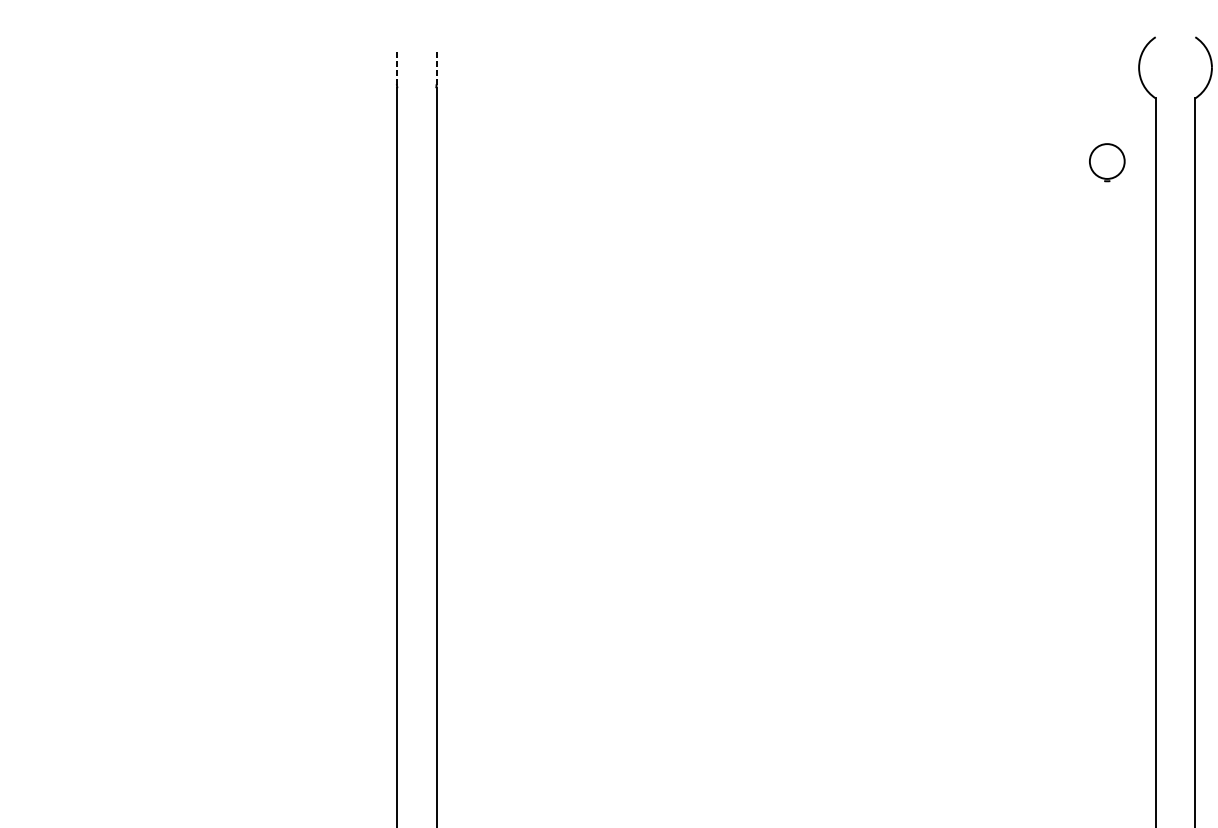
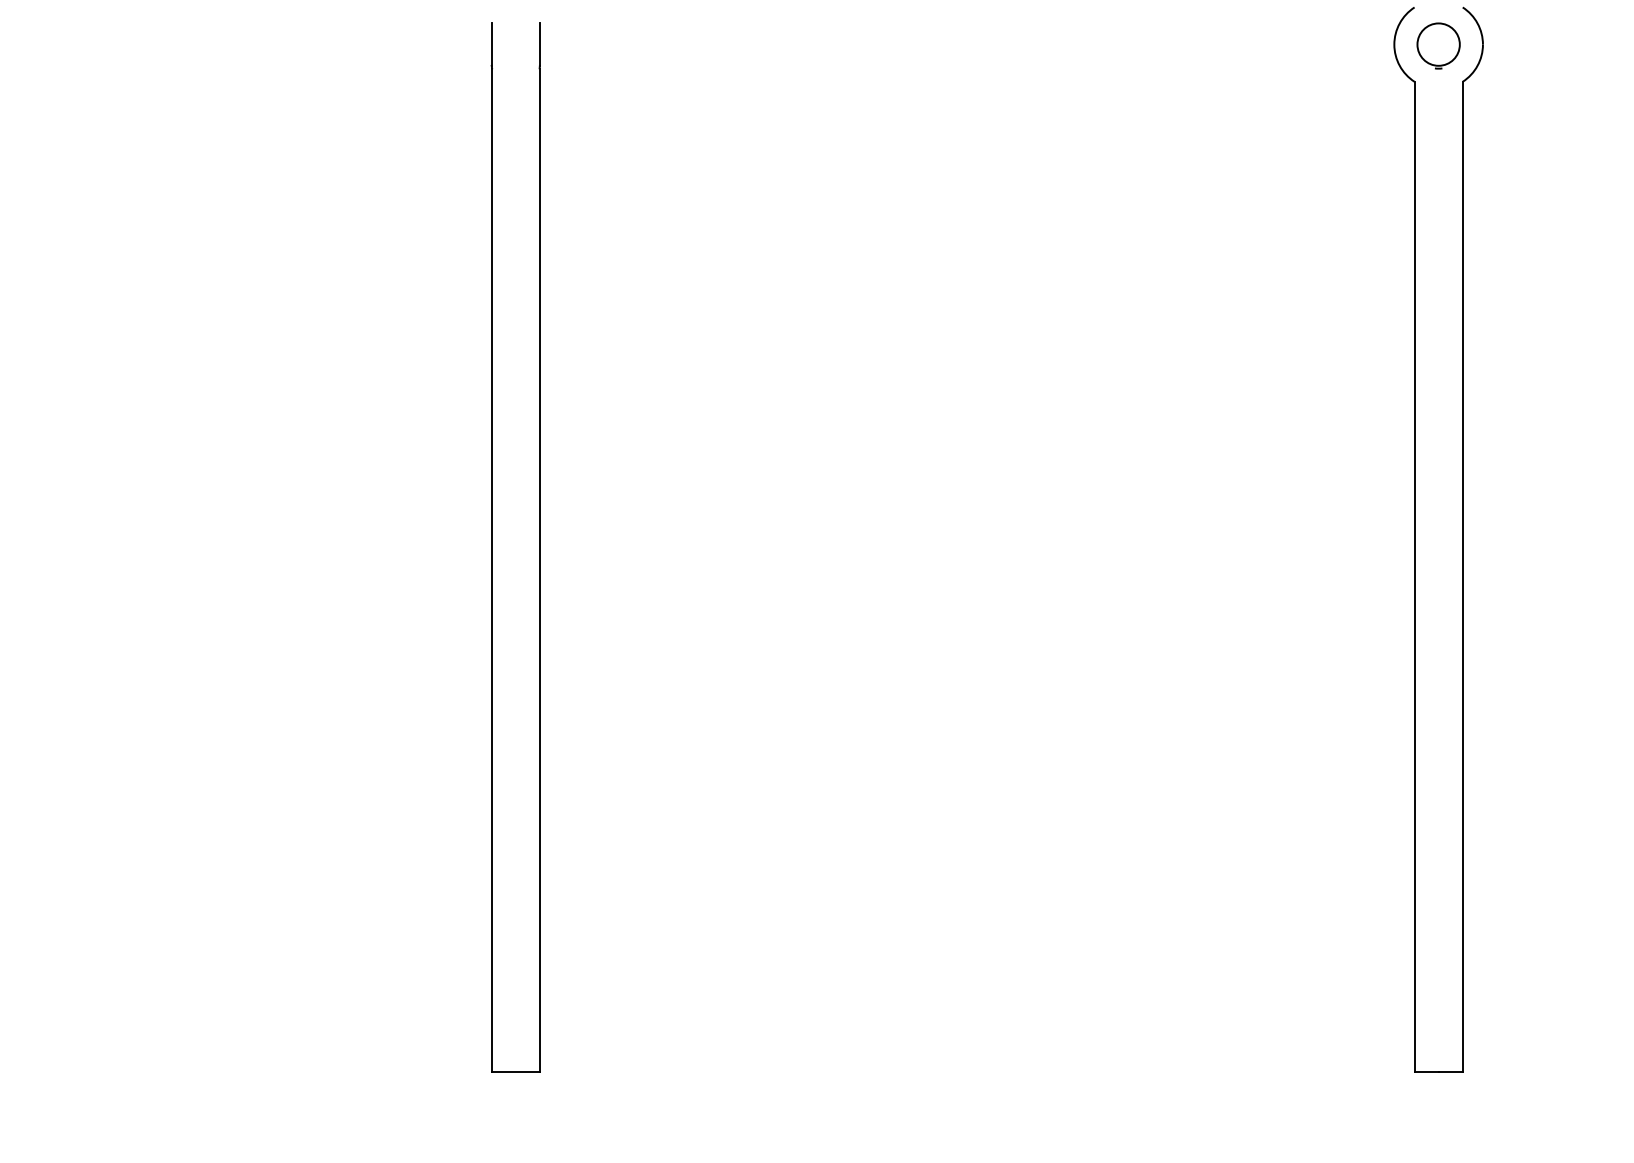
line: (396, 67) -> (491, 44), dashed -> solid
line: (436, 67) -> (539, 44), dashed -> solid
part: (1107, 162) -> (1438, 45), moved

